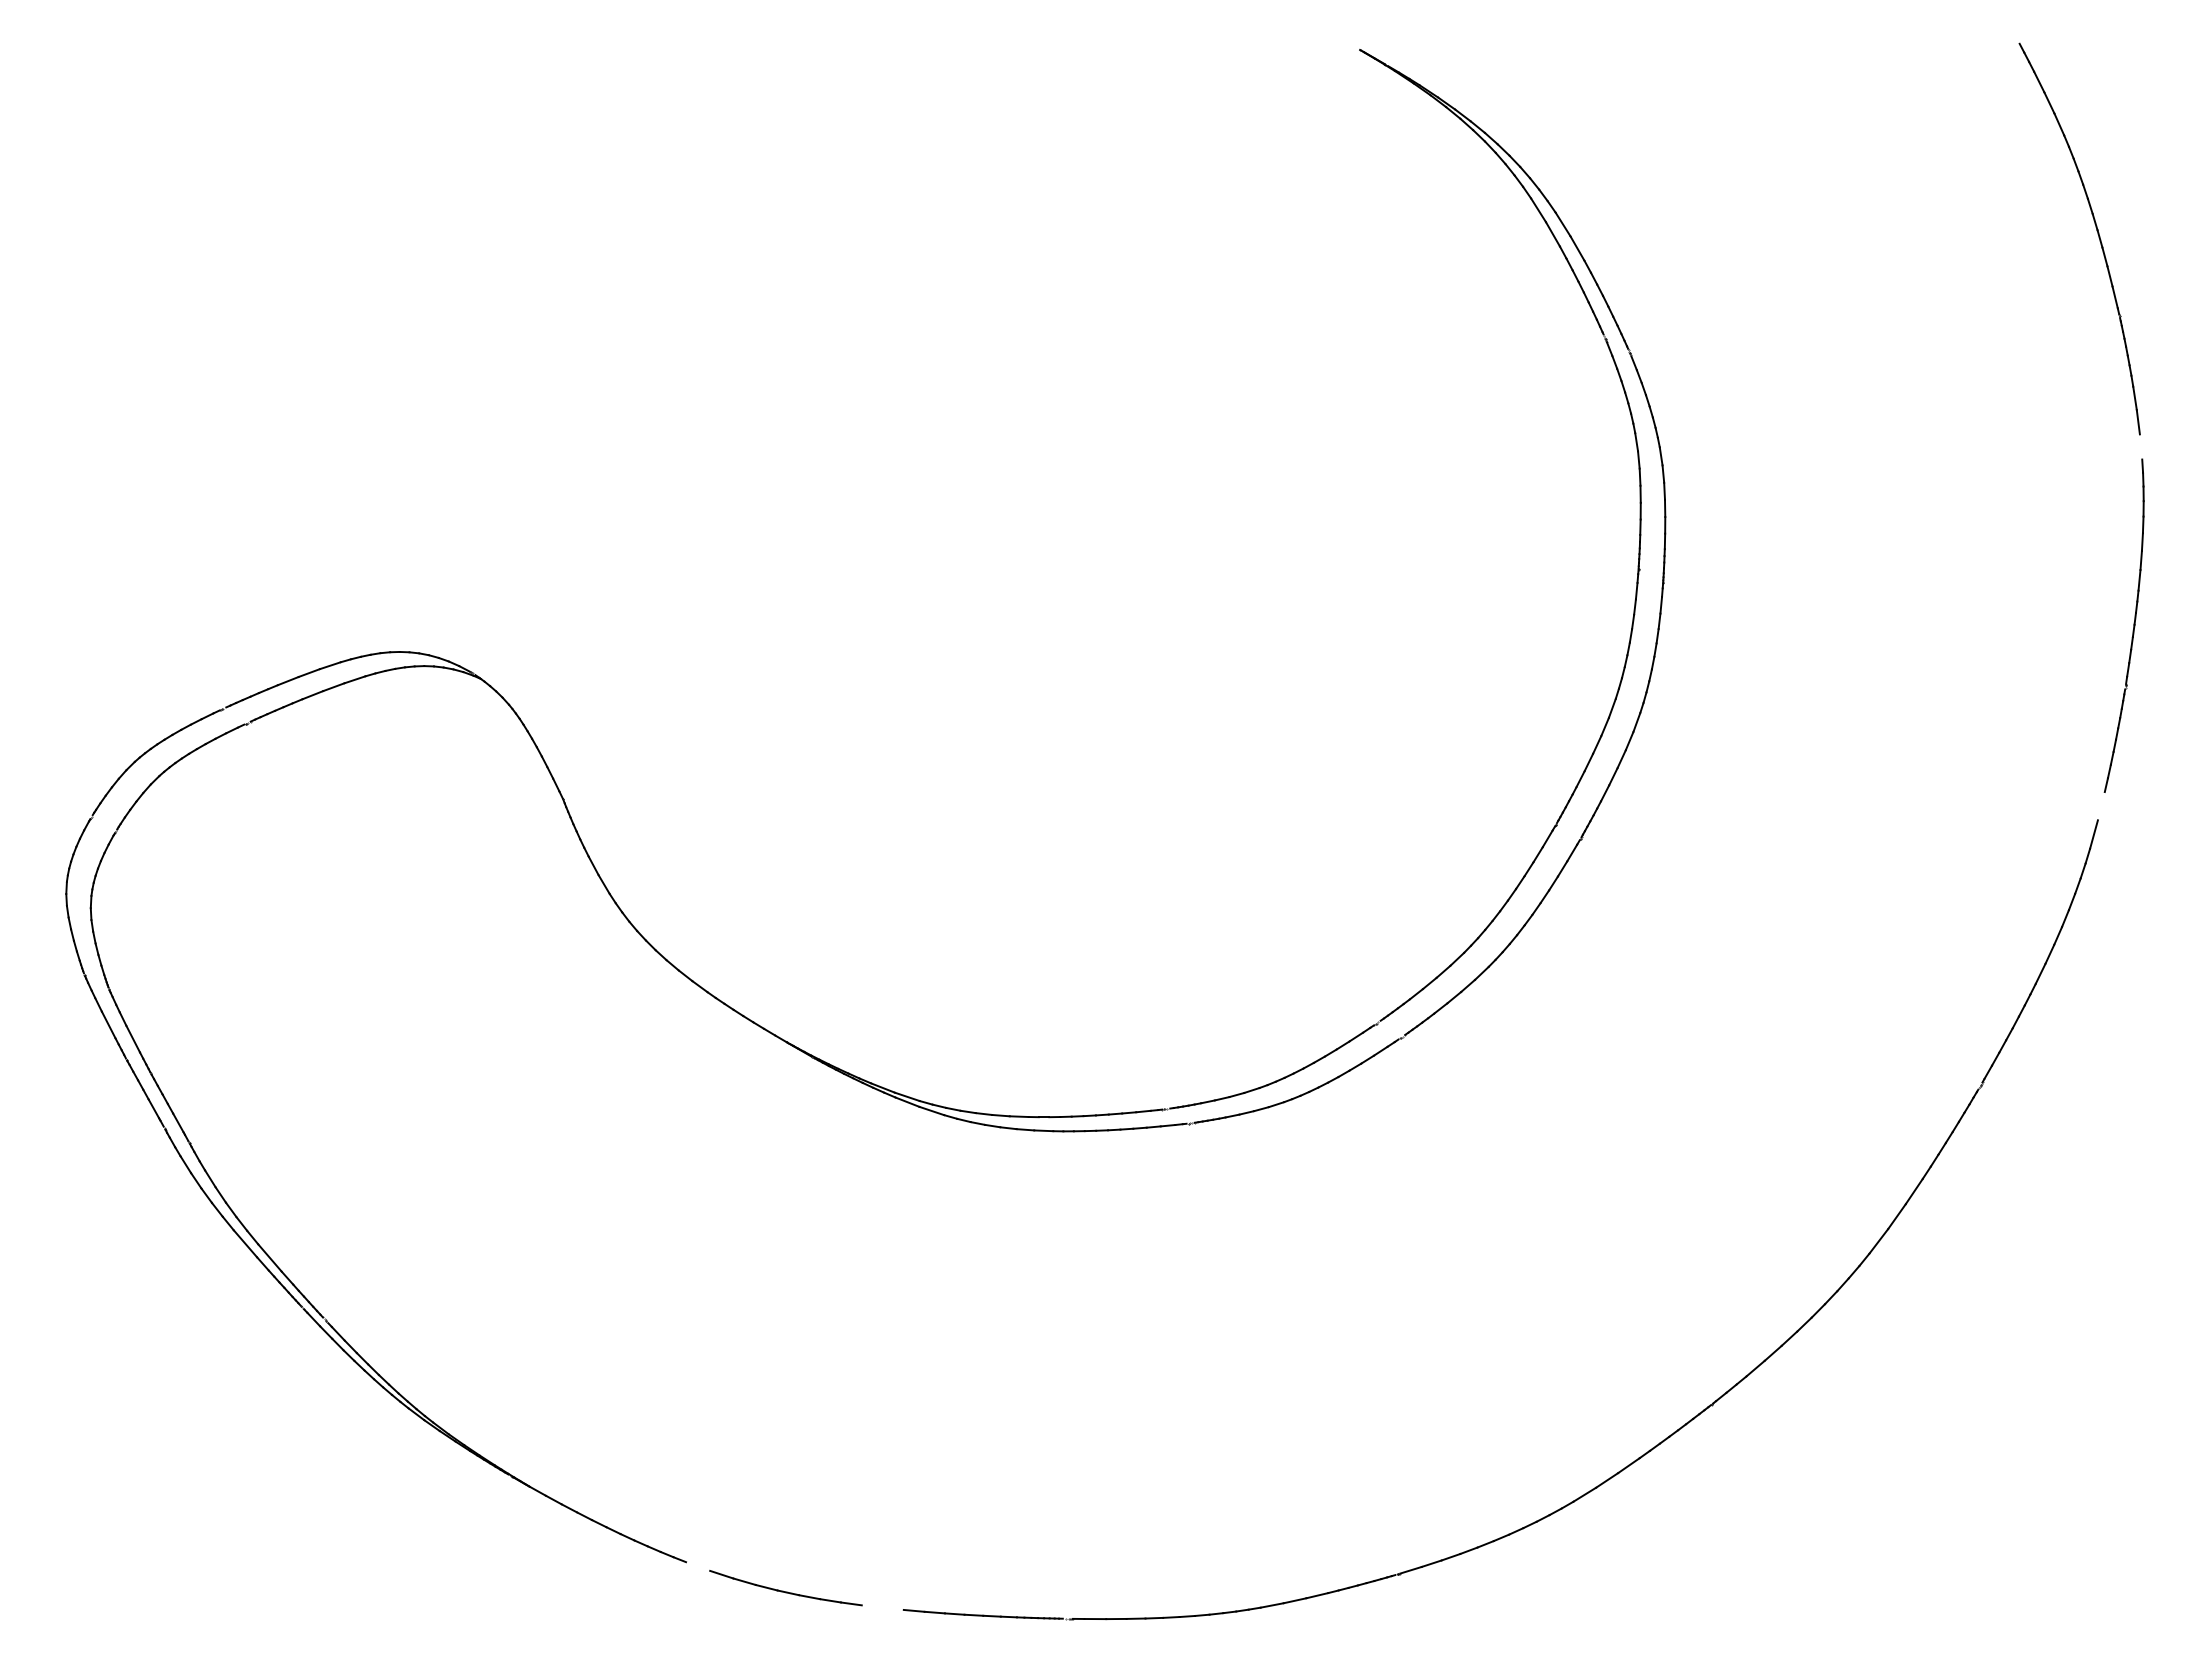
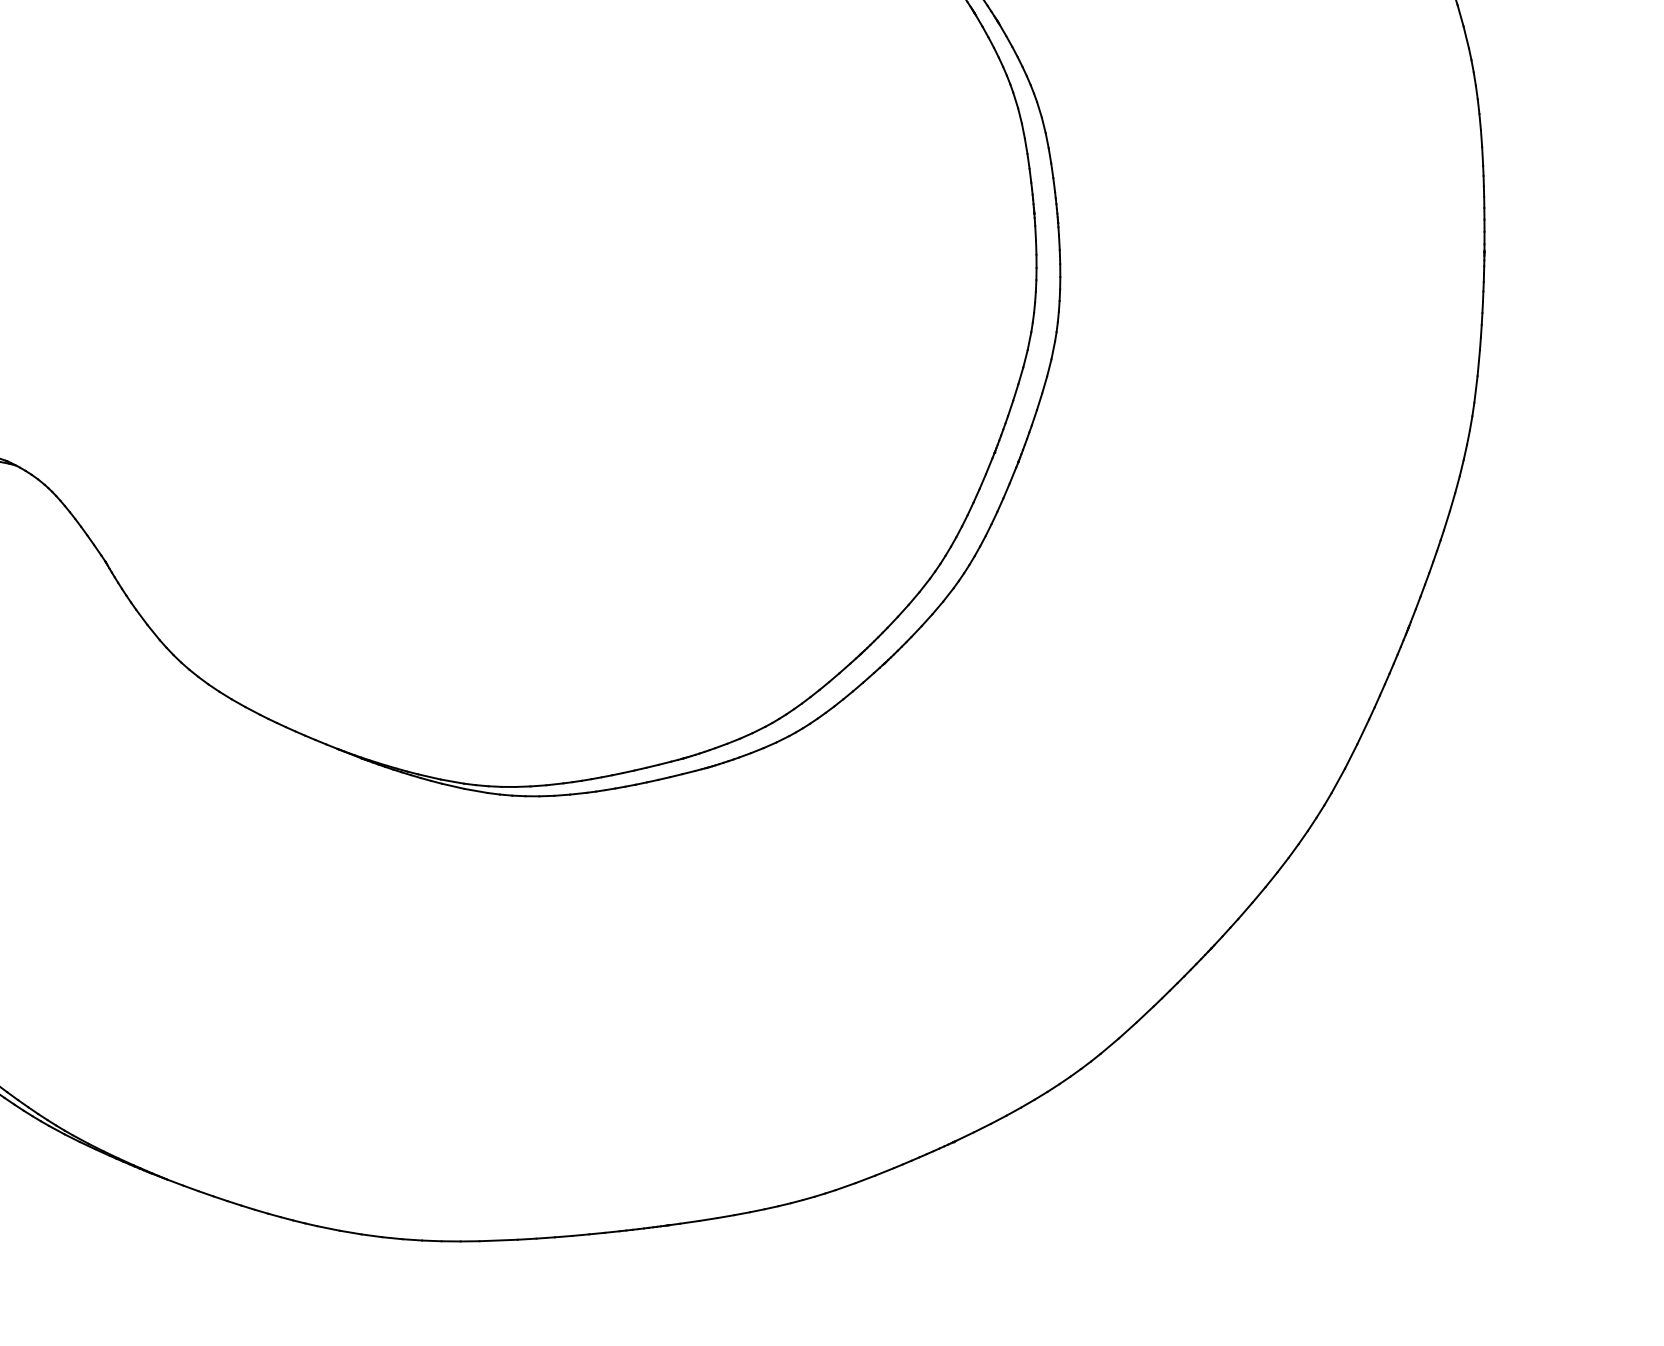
line: (2140, 446) -> (1465, 37), added
line: (2100, 806) -> (1478, 363), added
line: (698, 1566) -> (328, 1228), added
line: (882, 1607) -> (498, 1240), added

